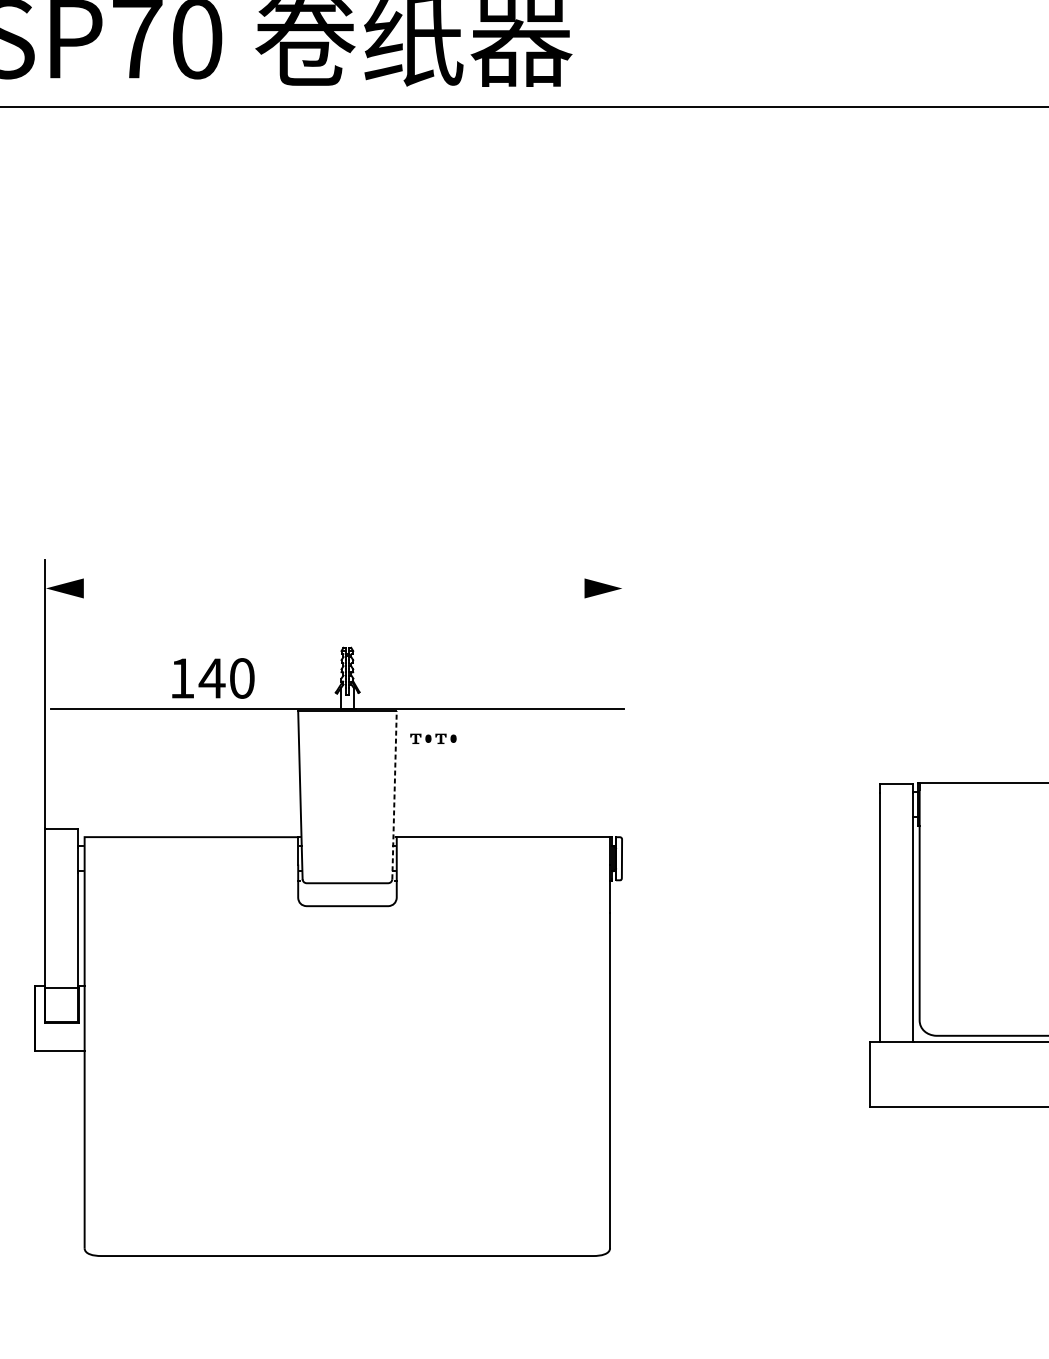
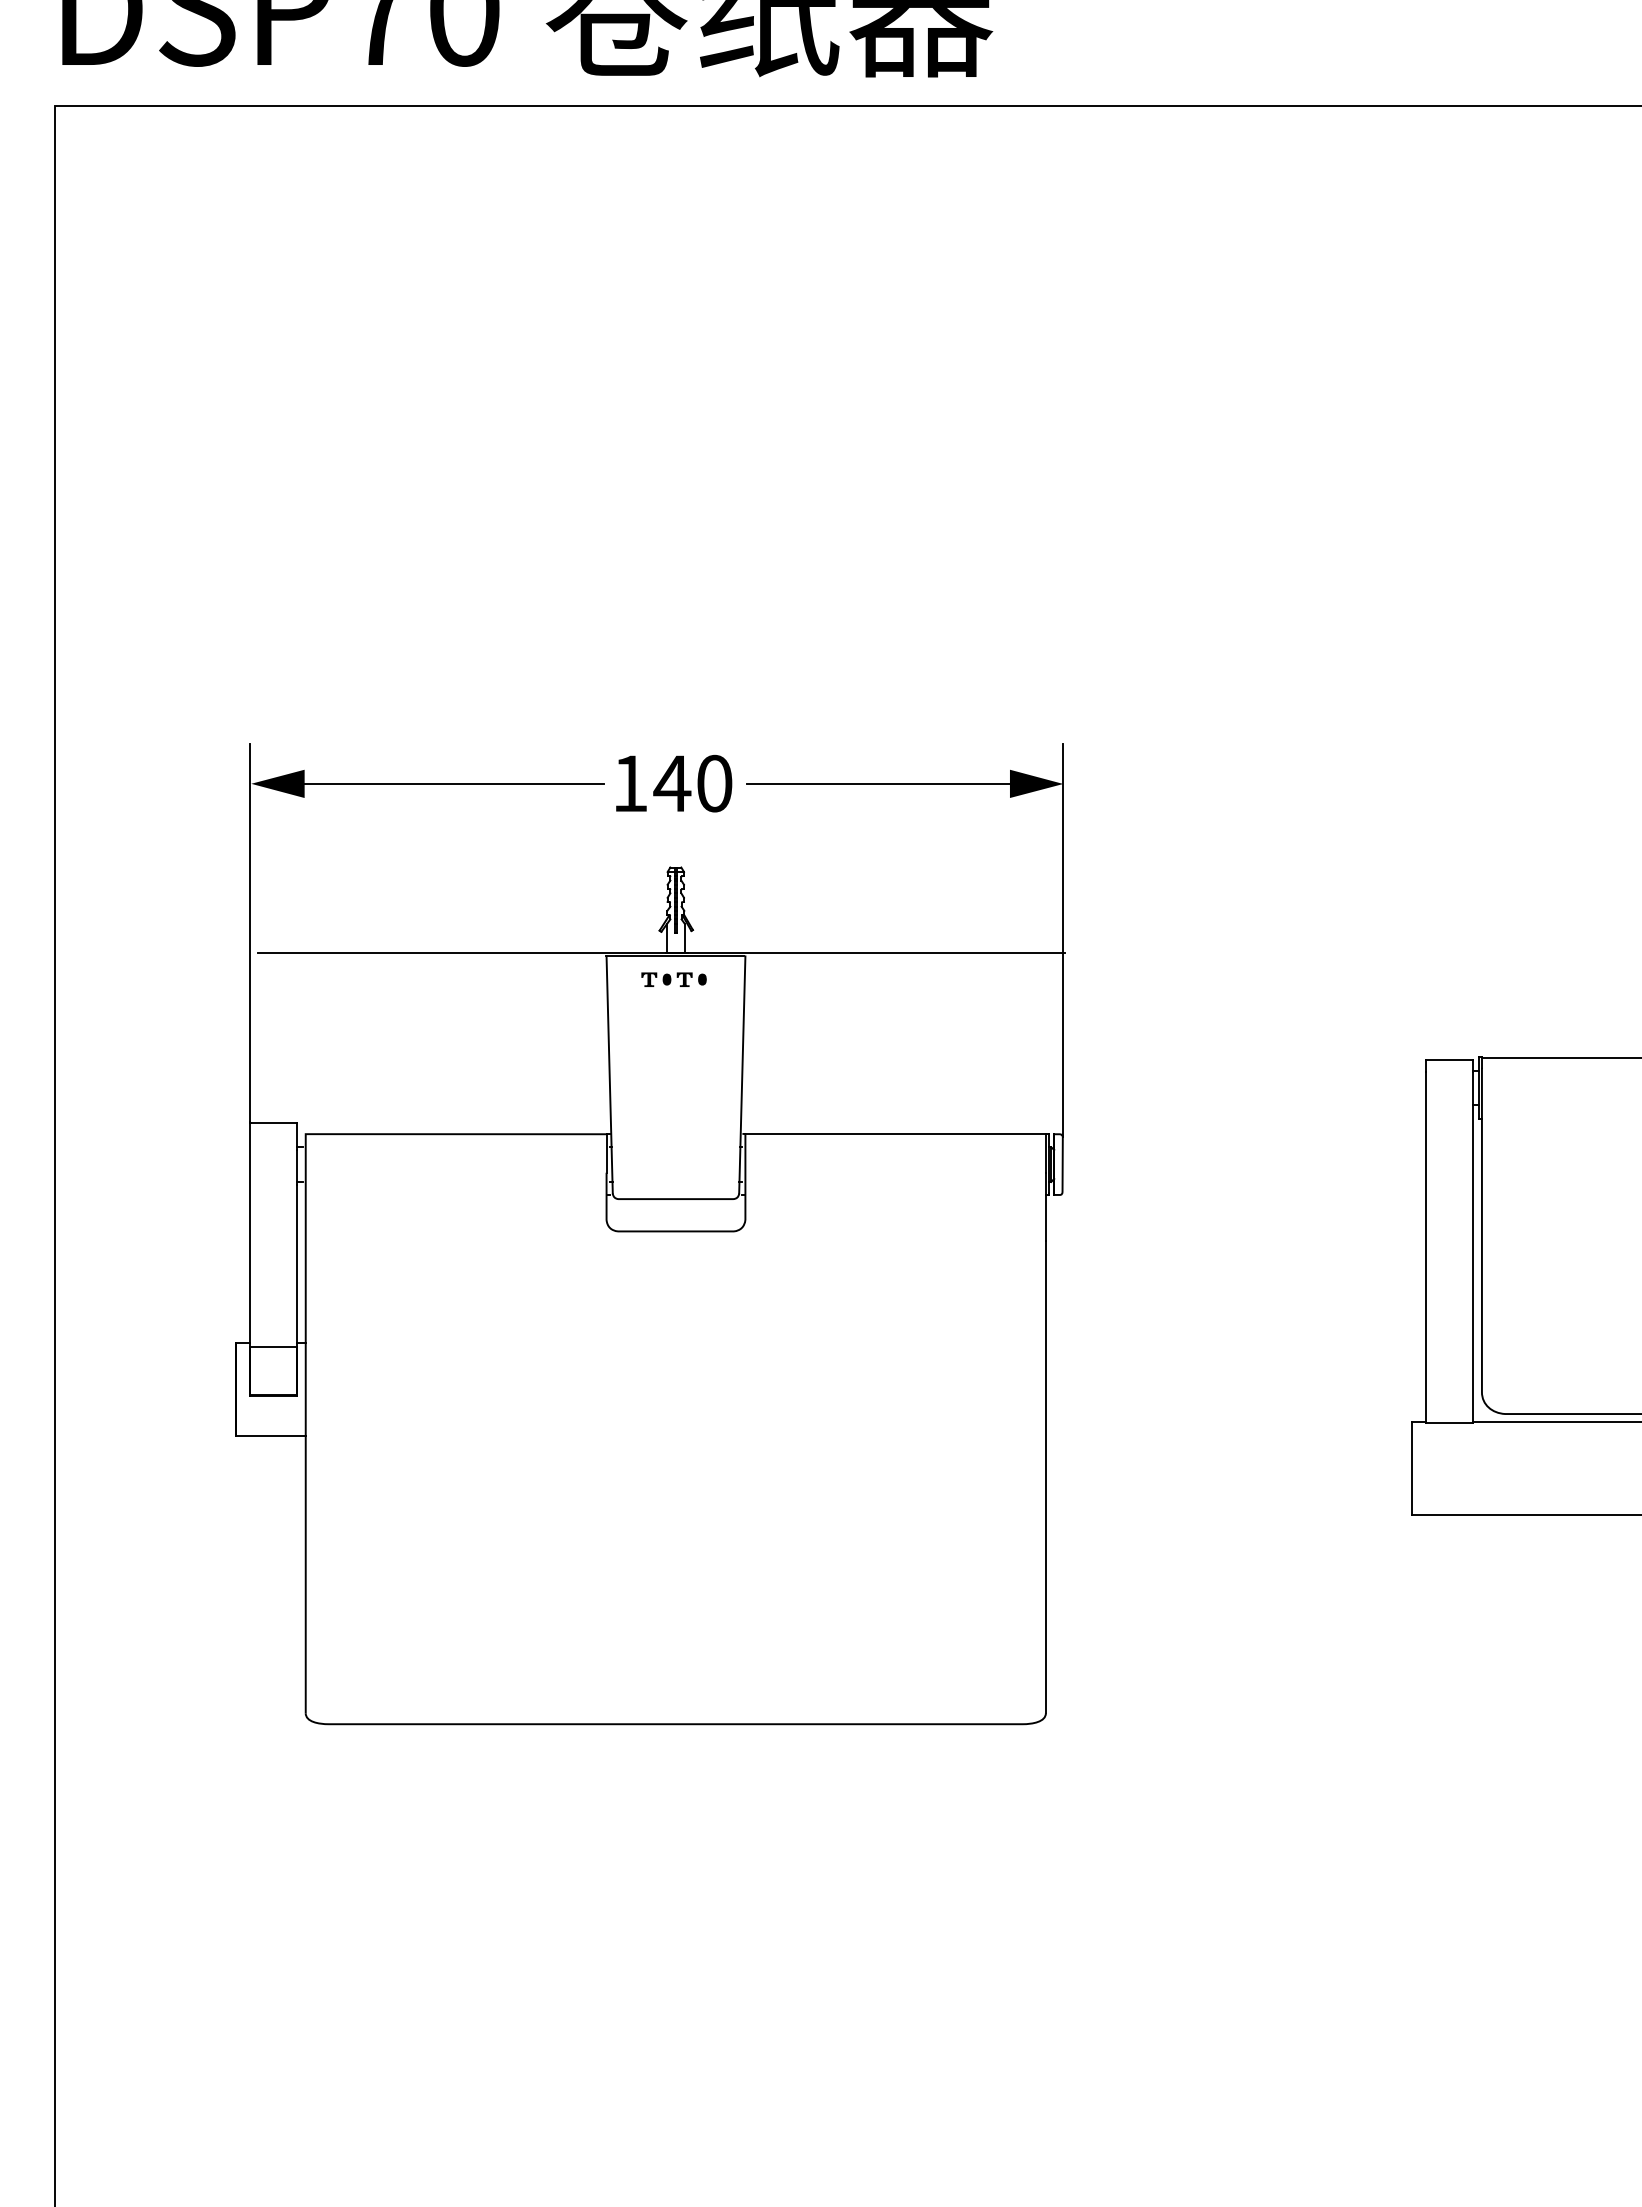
line: (184, 588) -> (446, 783), added
line: (495, 588) -> (884, 783), added
text: (213, 678) -> (674, 783), moved
line: (621, 698) -> (1062, 939), added
part: (433, 738) -> (673, 979), moved
line: (394, 794) -> (742, 1074), dashed -> solid

